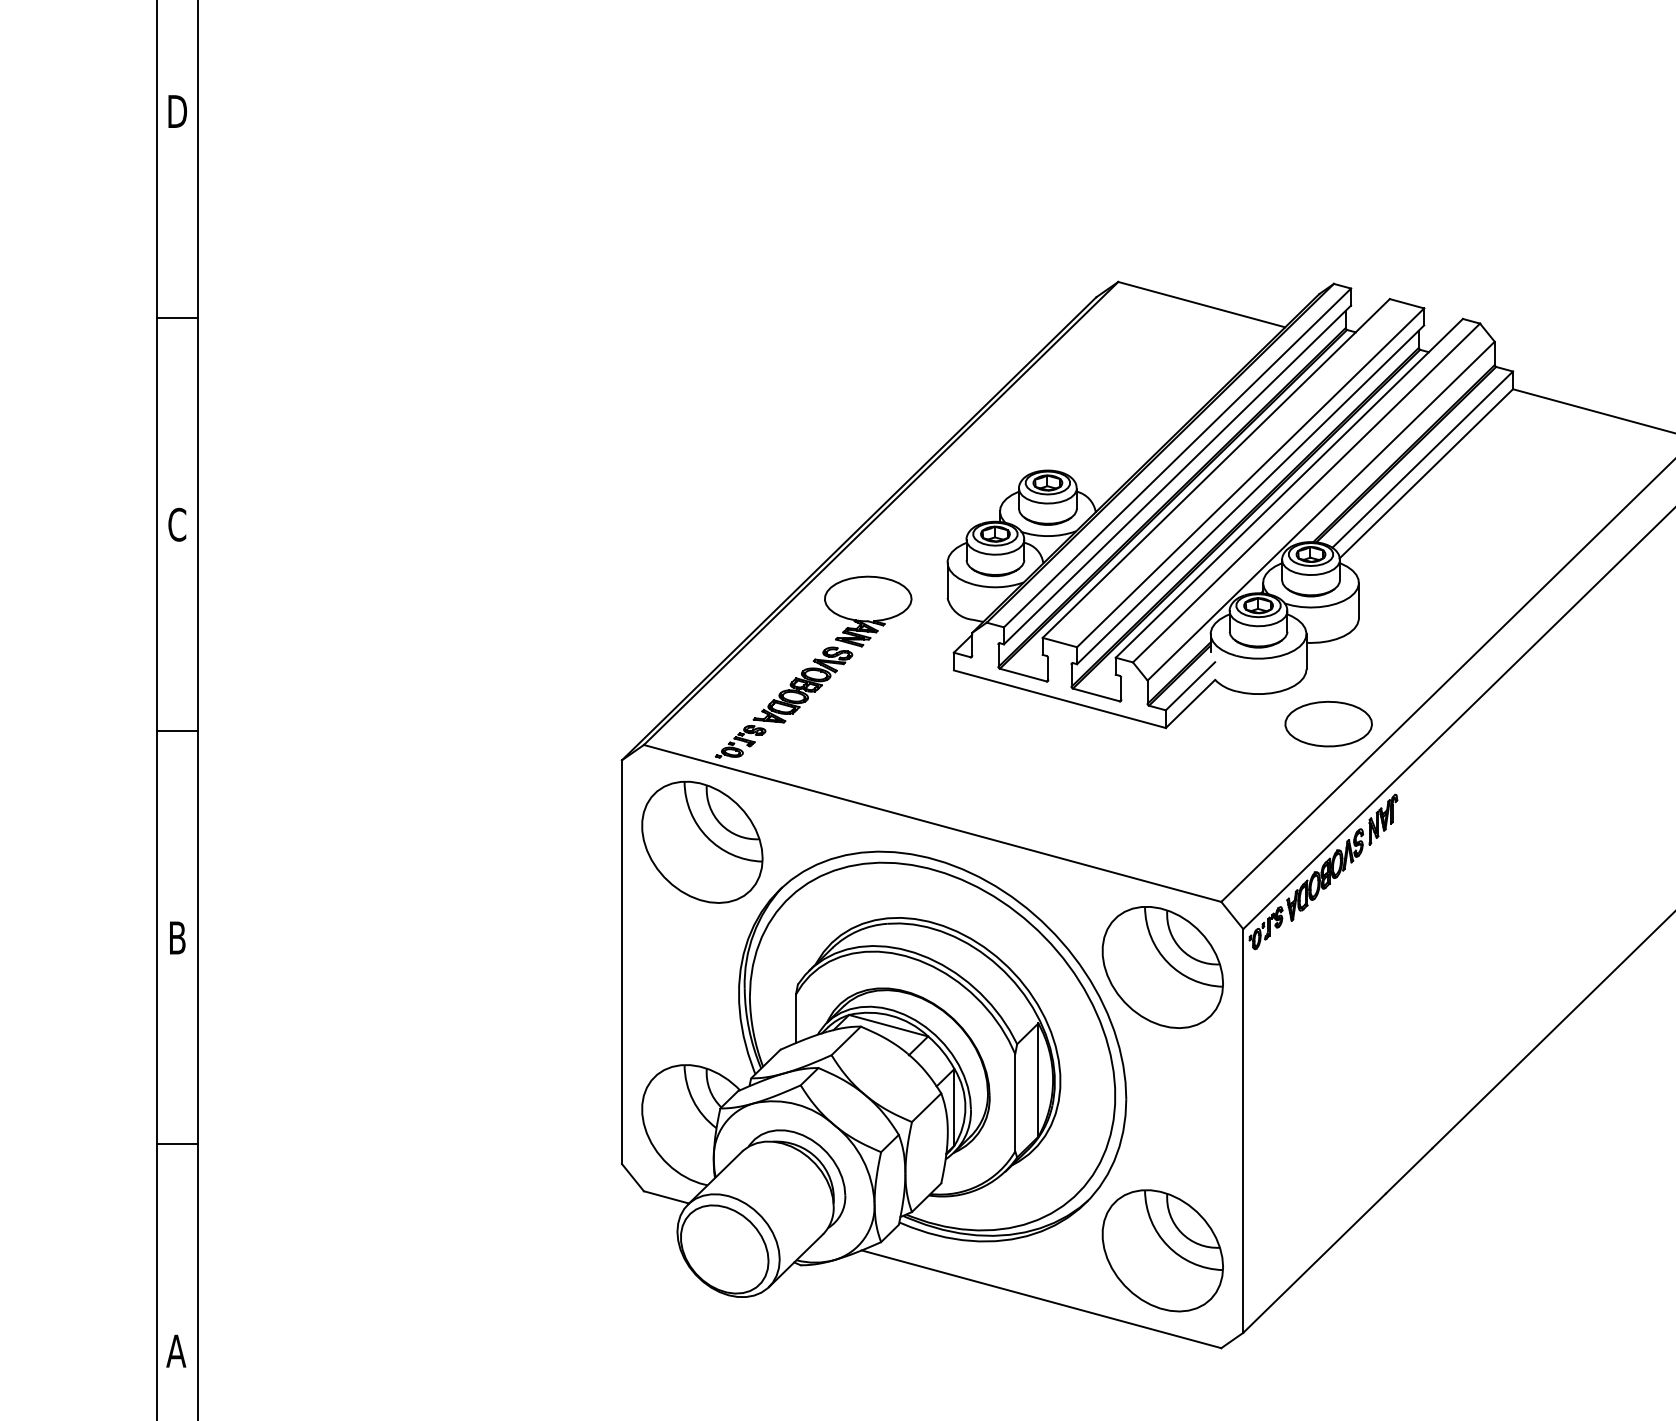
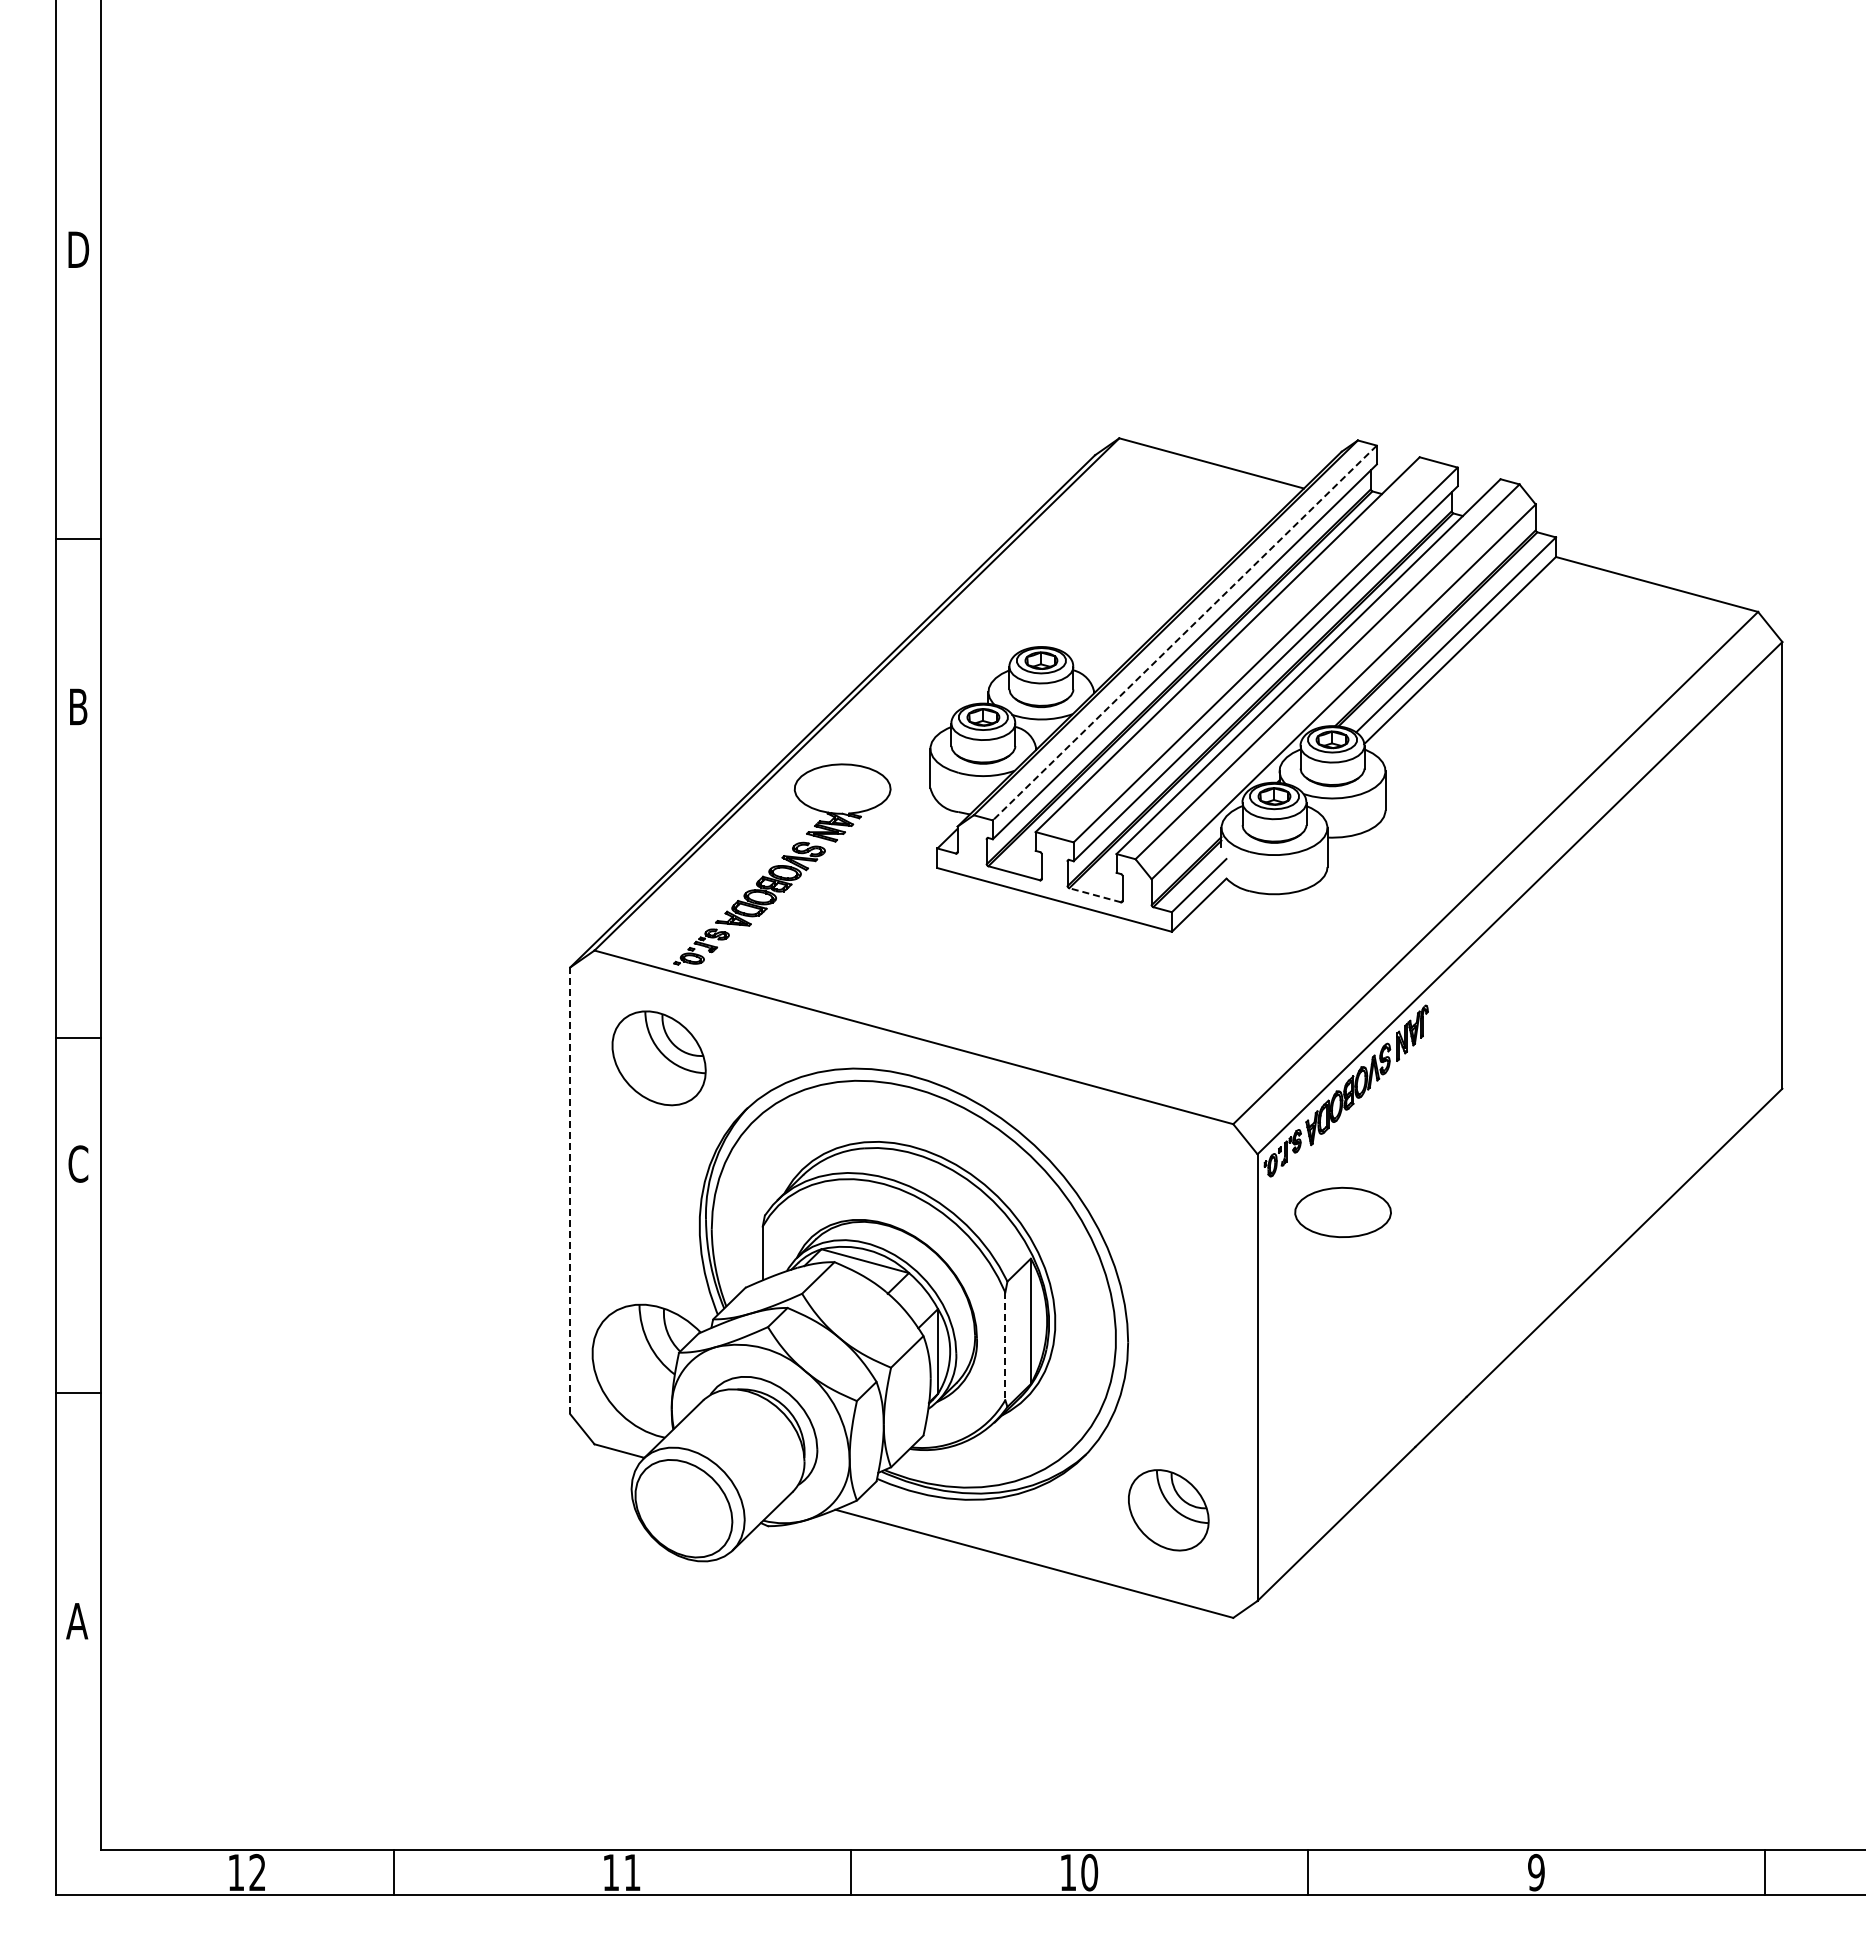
line: (177, 318) -> (78, 539), moved
line: (1177, 458) -> (1184, 633), solid -> dashed
text: (177, 524) -> (78, 706), C -> B
line: (1096, 695) -> (1095, 895), solid -> dashed
part: (1328, 723) -> (1342, 1211), moved
line: (177, 731) -> (78, 1038), moved
part: (701, 842) -> (658, 1058), size x0.7
text: (177, 937) -> (78, 1163), B -> C
line: (622, 962) -> (570, 1191), solid -> dashed
part: (1162, 967) -> (1168, 1196), removed
line: (1015, 1102) -> (1005, 1346), solid -> dashed
part: (1162, 1251) -> (1168, 1510), size x0.6

